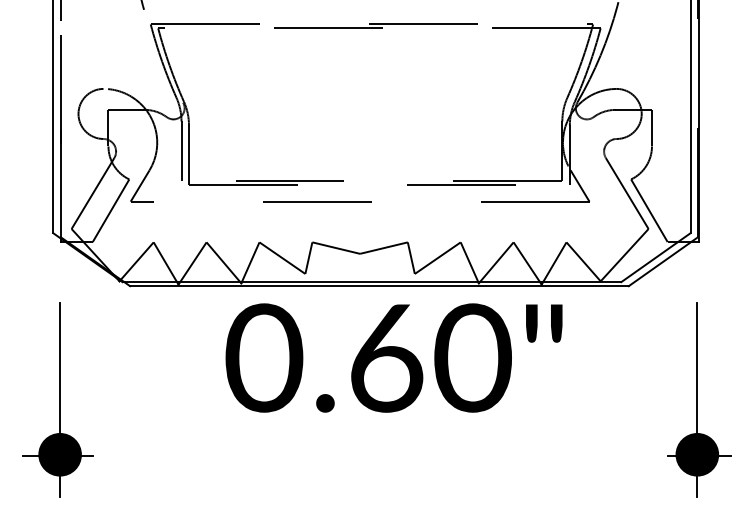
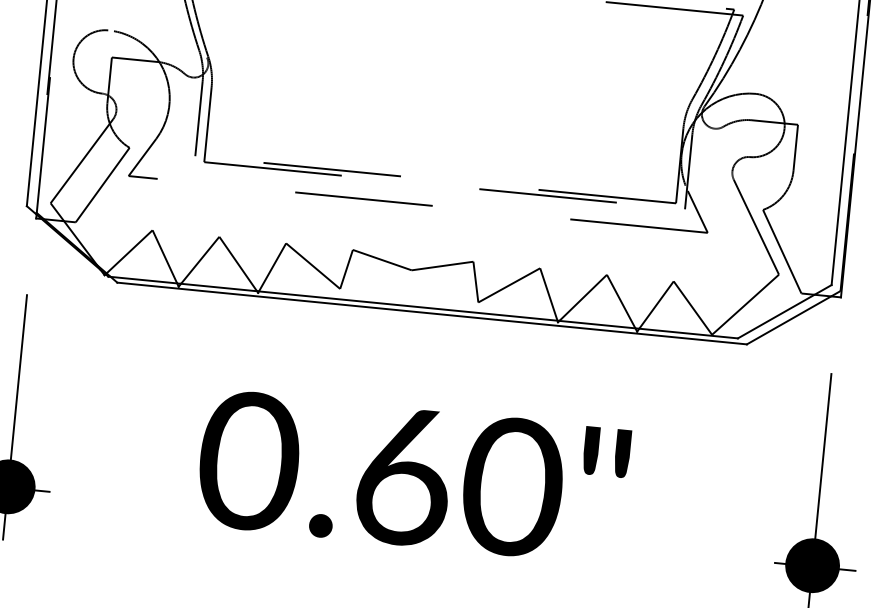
text: (393, 357) -> (412, 476), moved

